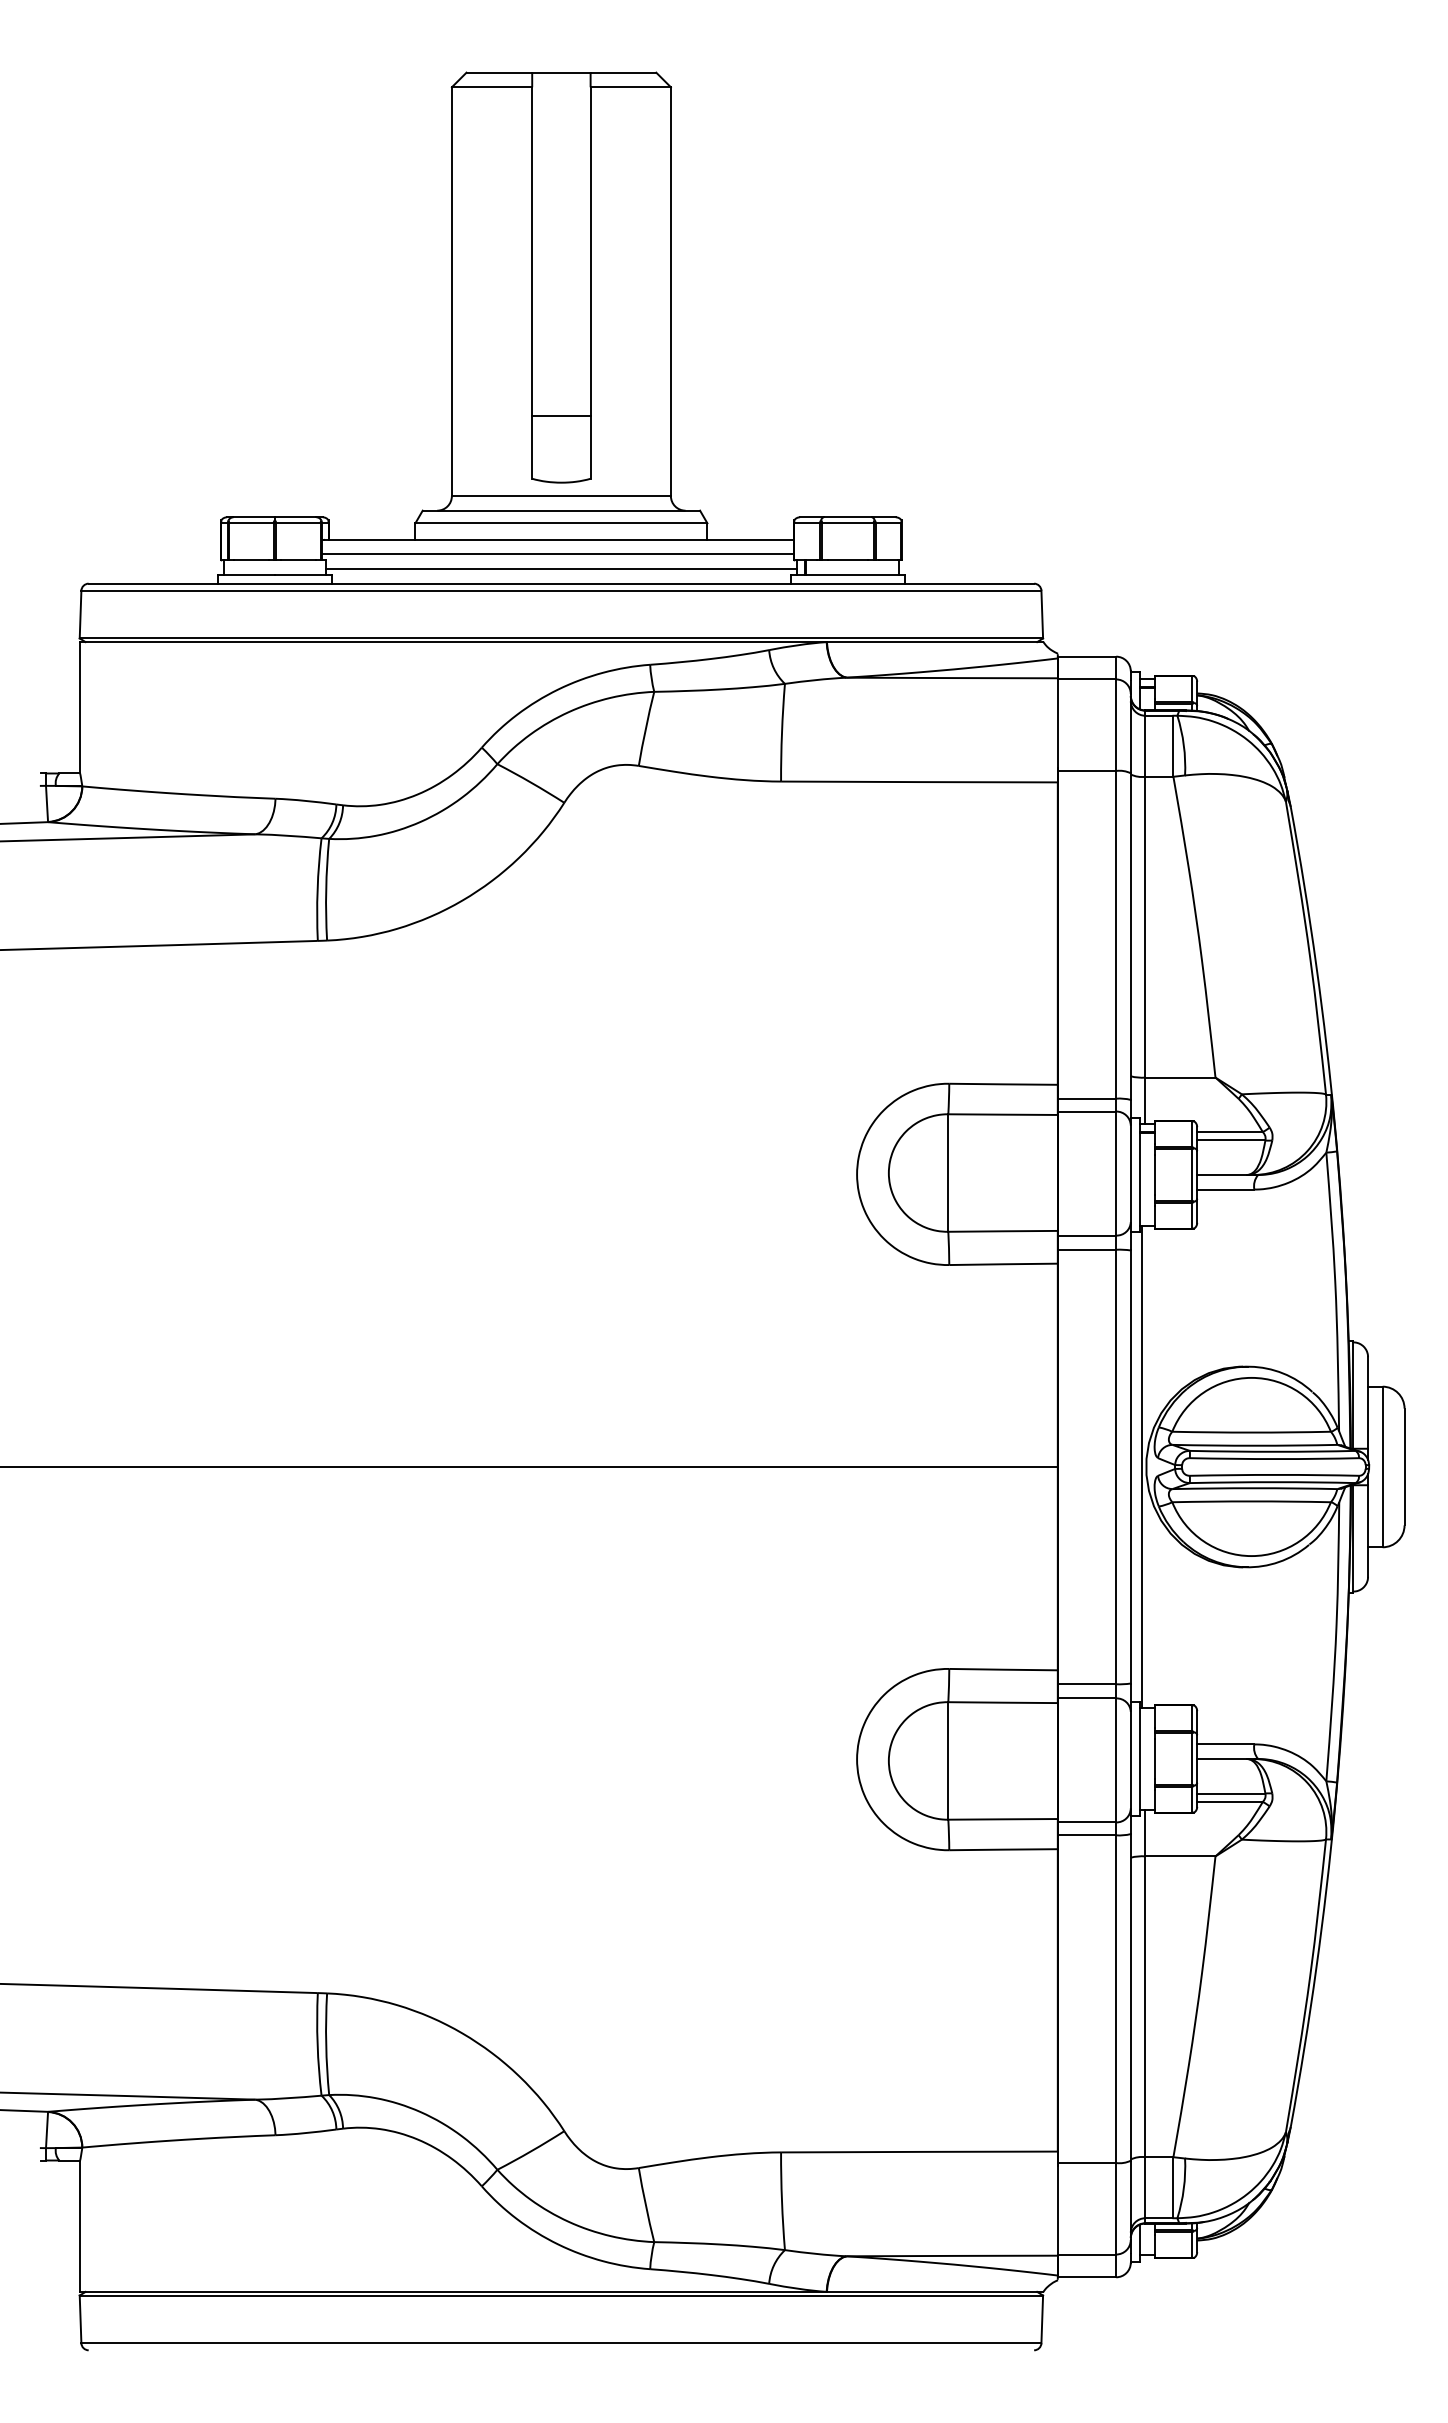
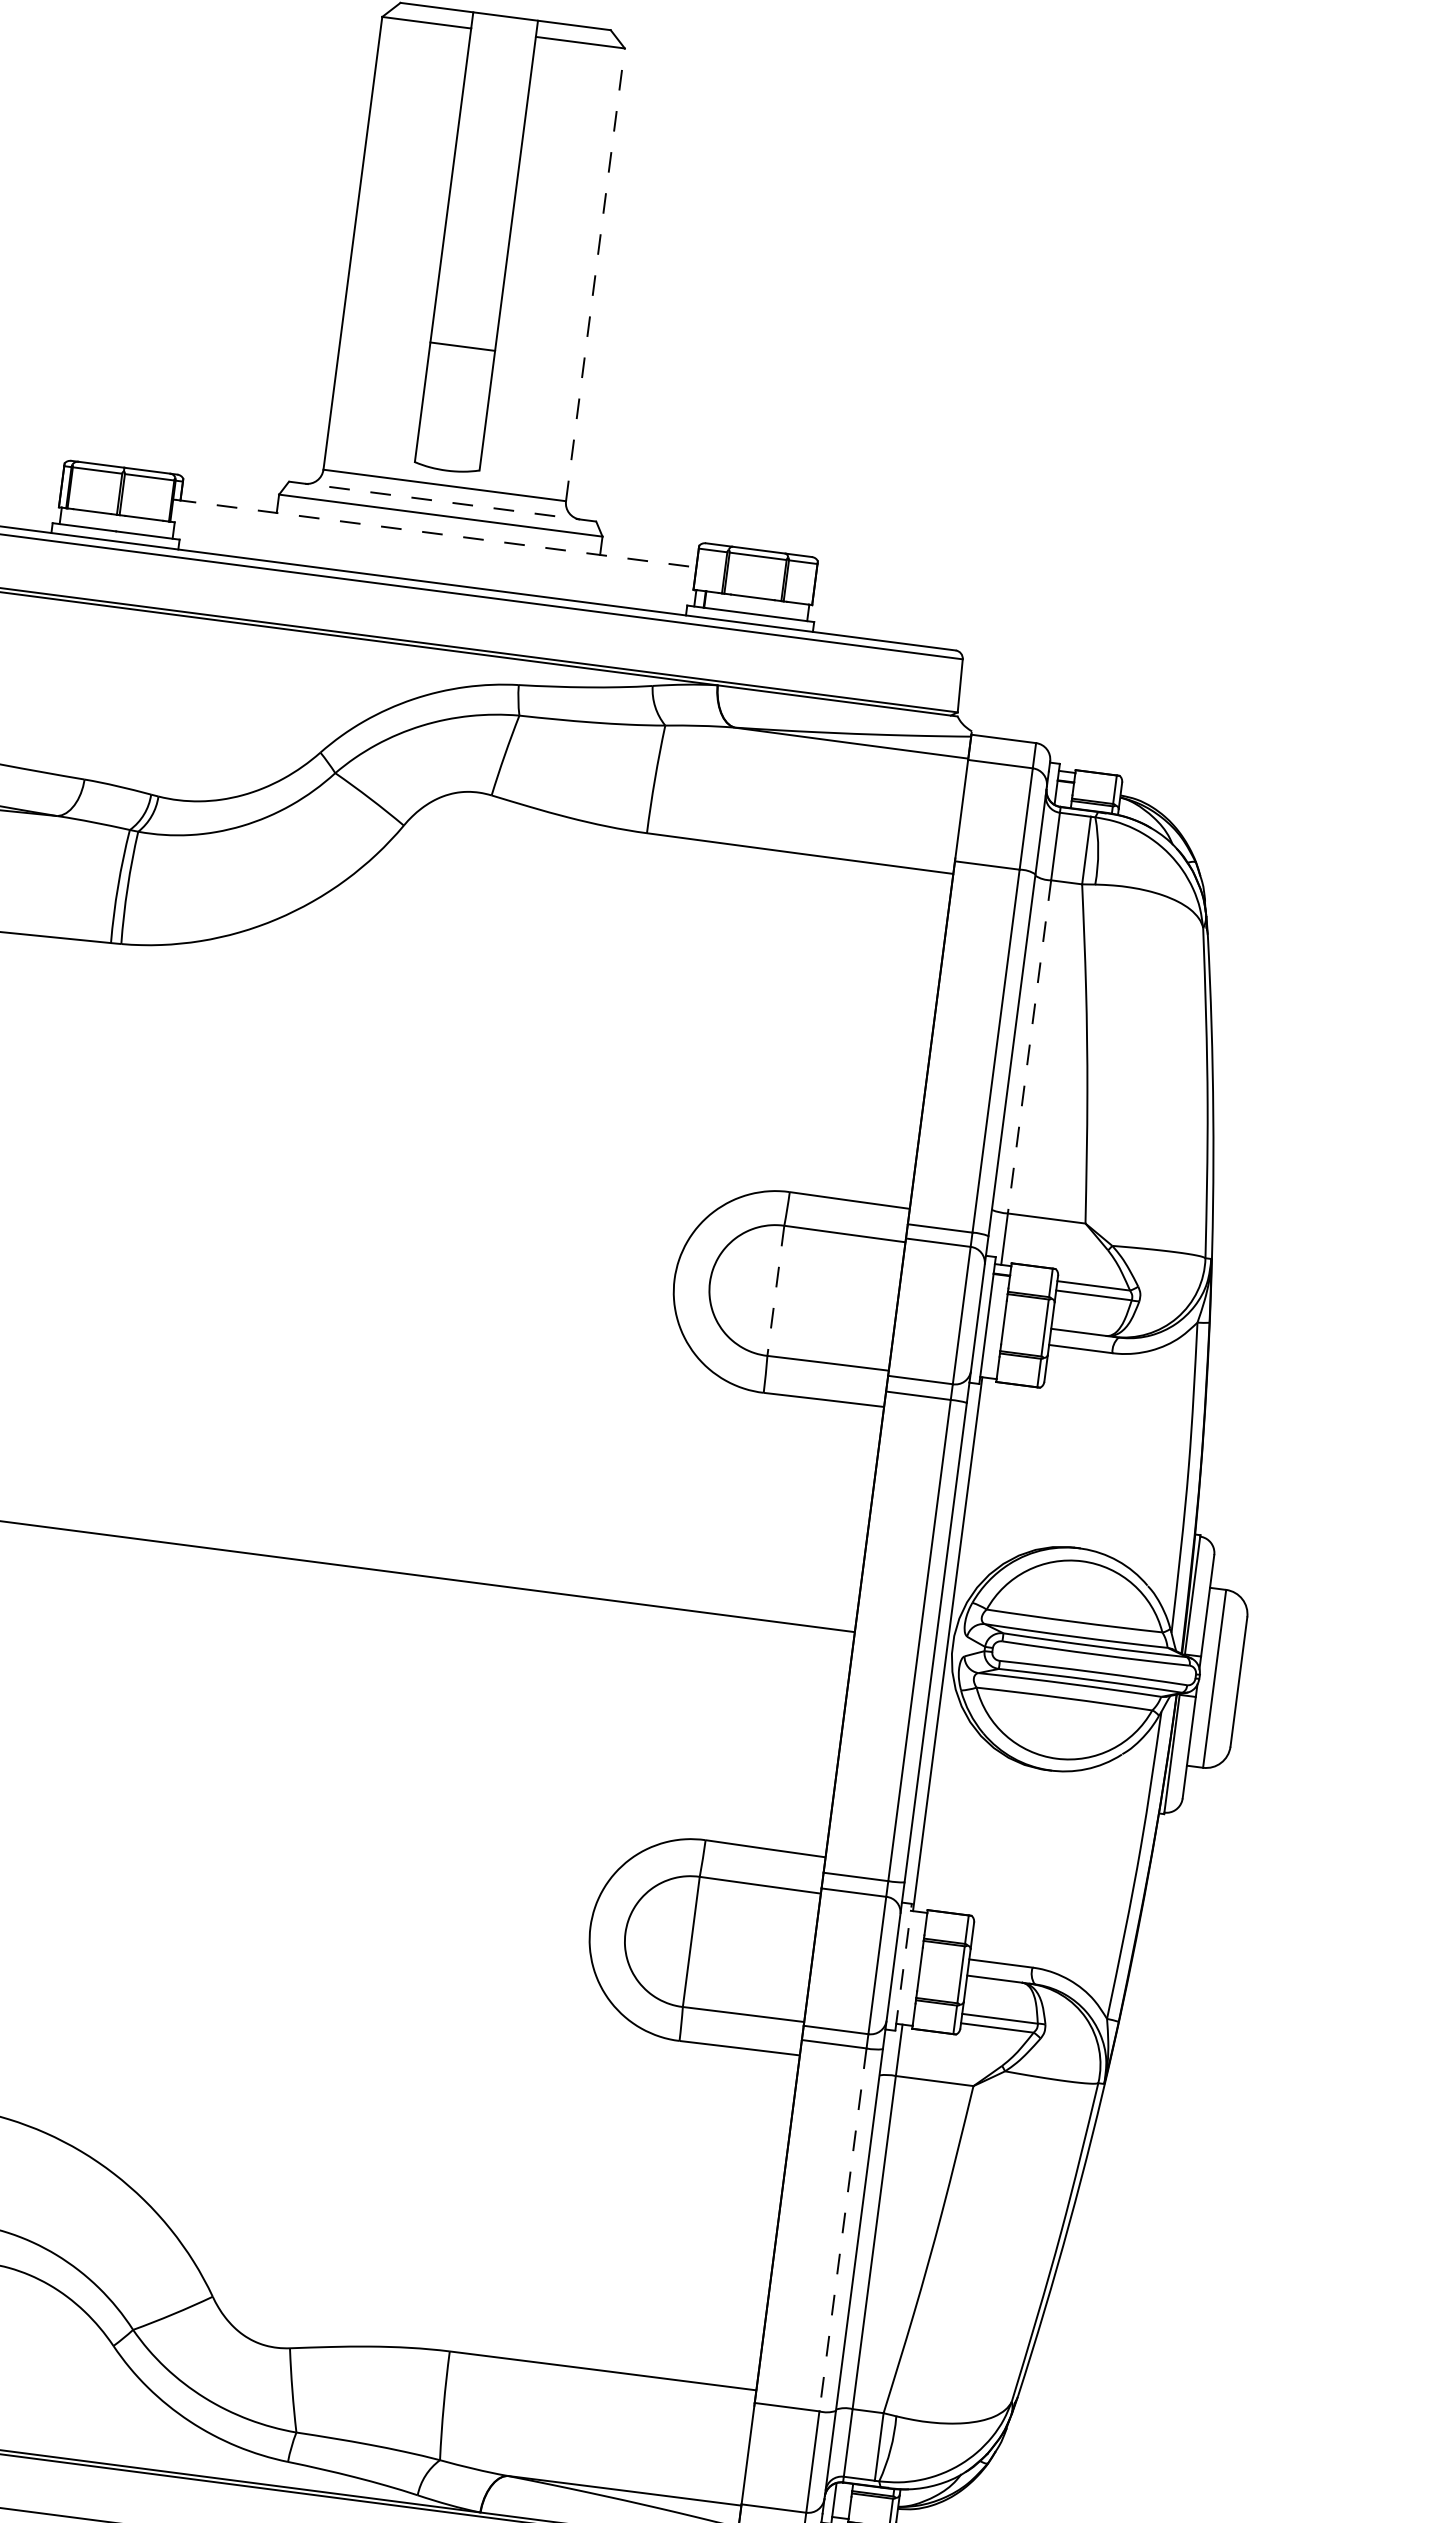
line: (670, 291) -> (594, 274), solid -> dashed
line: (561, 415) -> (462, 346), moved
line: (561, 510) -> (442, 501), solid -> dashed
line: (559, 539) -> (436, 533), solid -> dashed
line: (557, 554) -> (432, 549), removed
line: (560, 569) -> (433, 566), removed
line: (1145, 927) -> (1029, 1047), solid -> dashed
line: (948, 1173) -> (776, 1291), solid -> dashed
line: (1139, 1758) -> (903, 1966), solid -> dashed
line: (1116, 1999) -> (843, 2230), solid -> dashed

